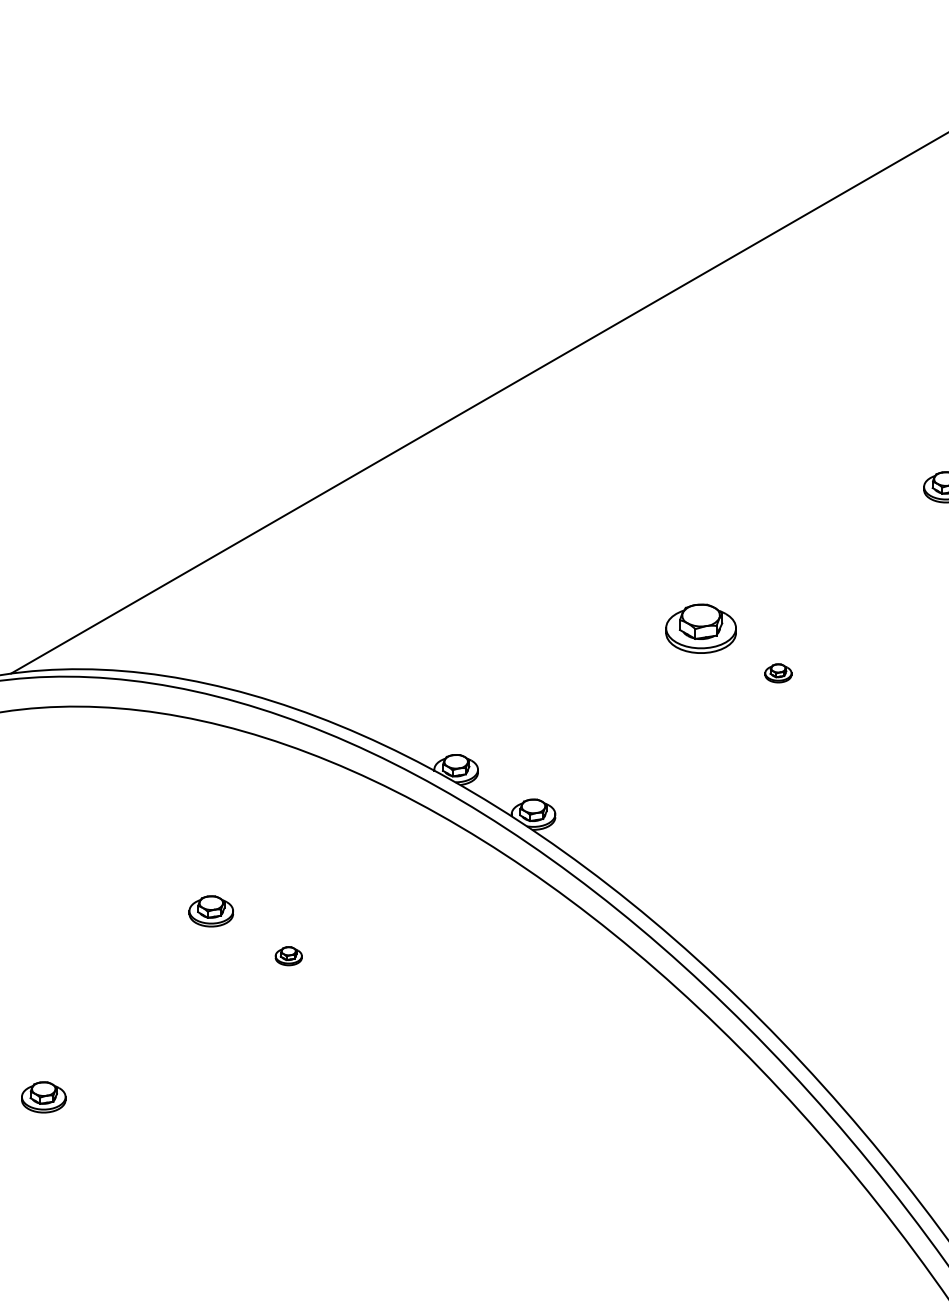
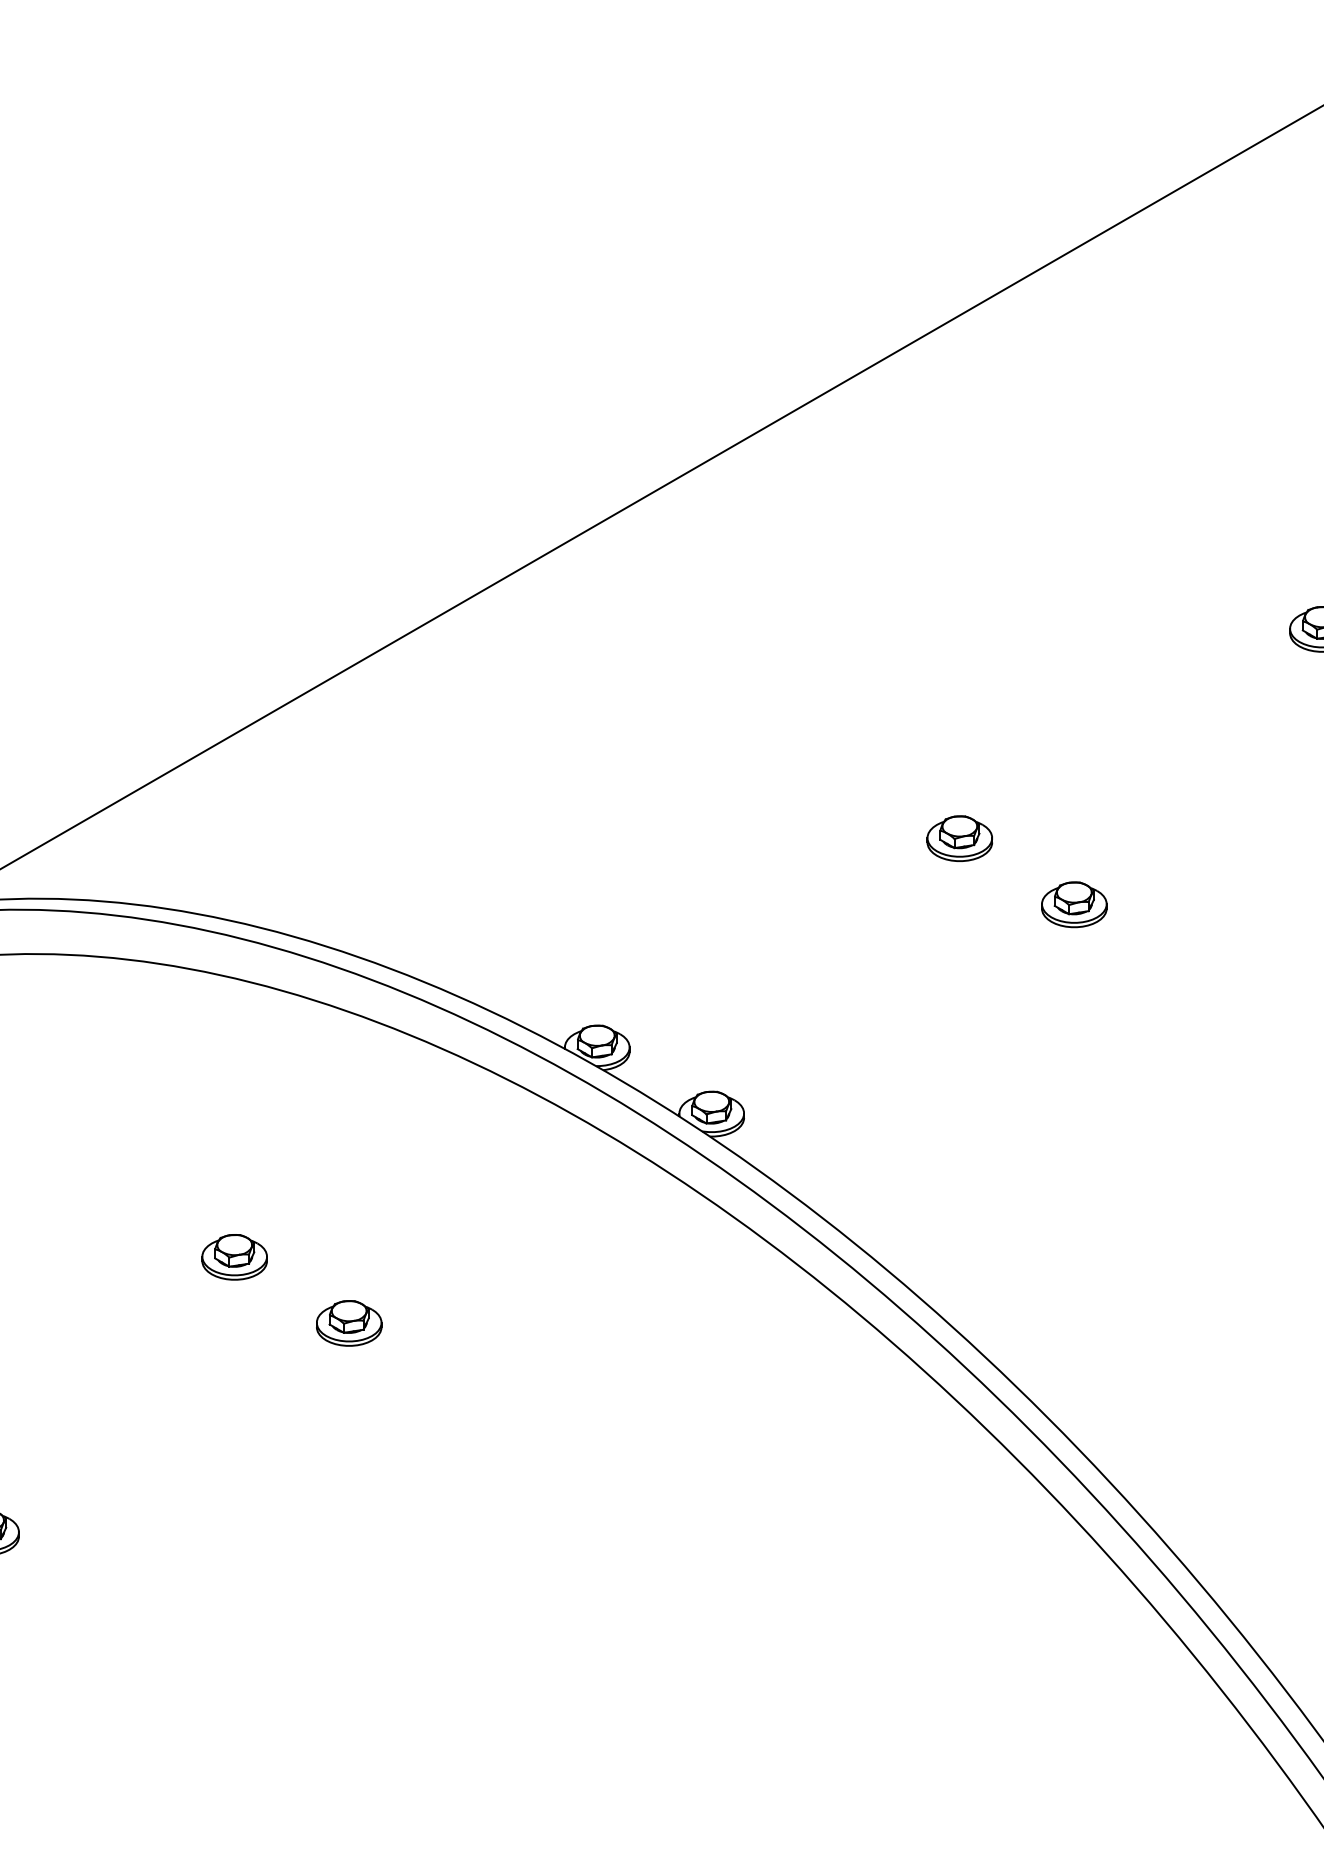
part: (700, 628) -> (959, 838), size x0.62
part: (778, 673) -> (1074, 905), size x1.67
part: (288, 956) -> (348, 1324), size x1.67

